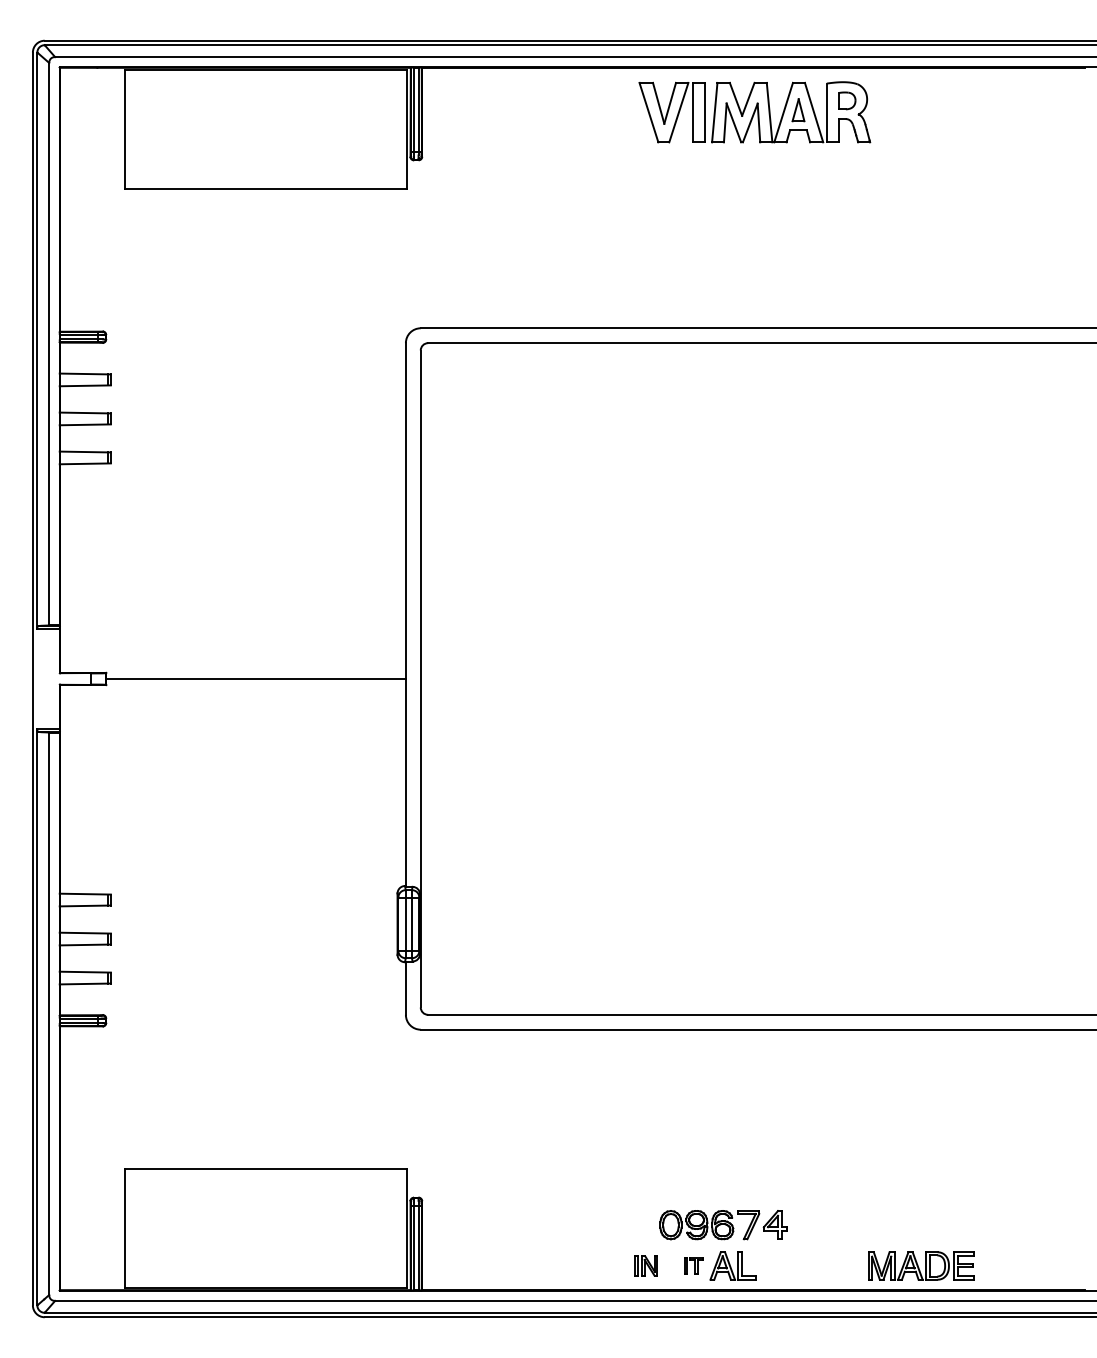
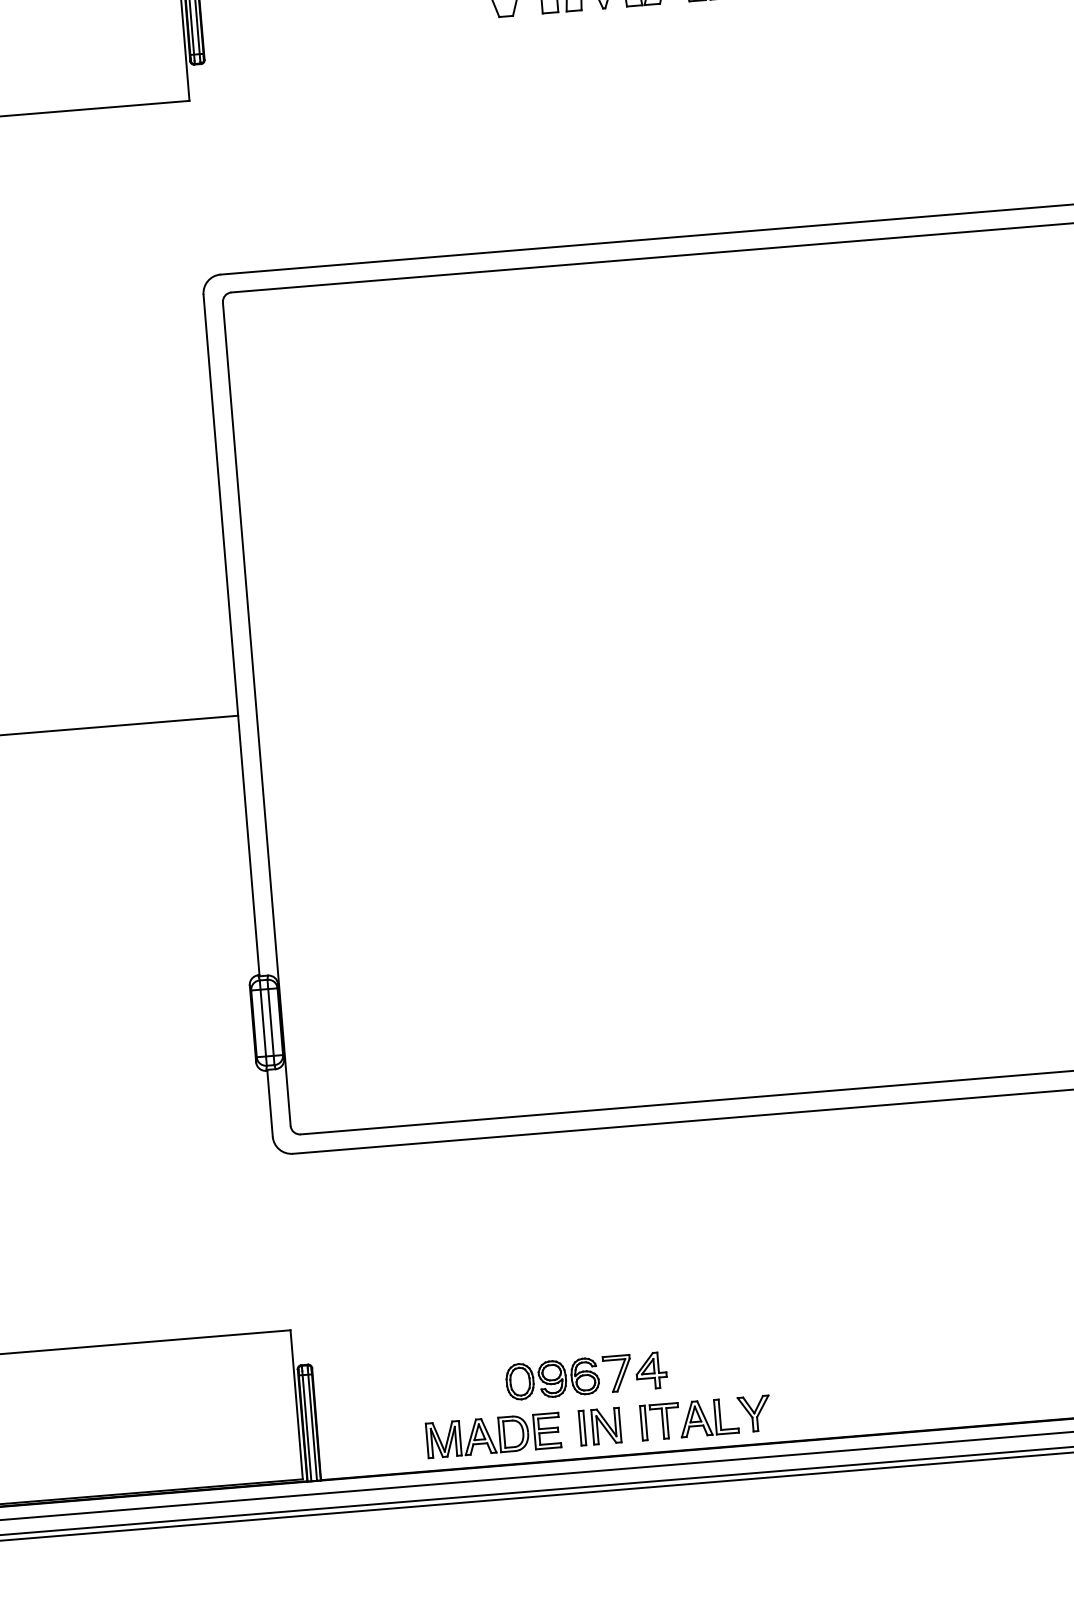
part: (723, 1225) -> (586, 1376), moved
part: (645, 1265) -> (598, 1426), size x1.43
part: (693, 1265) -> (659, 1421), size x1.67
part: (769, 1265) -> (754, 1413), added
part: (921, 1265) -> (493, 1434), moved

